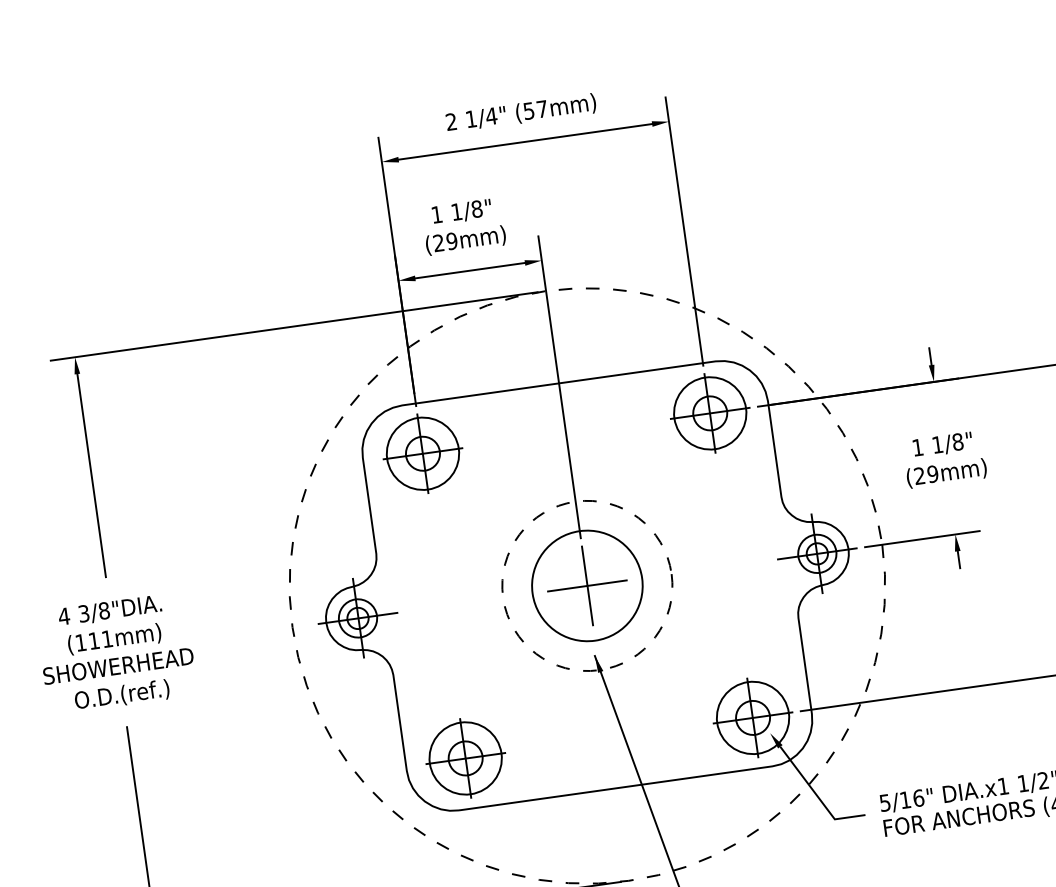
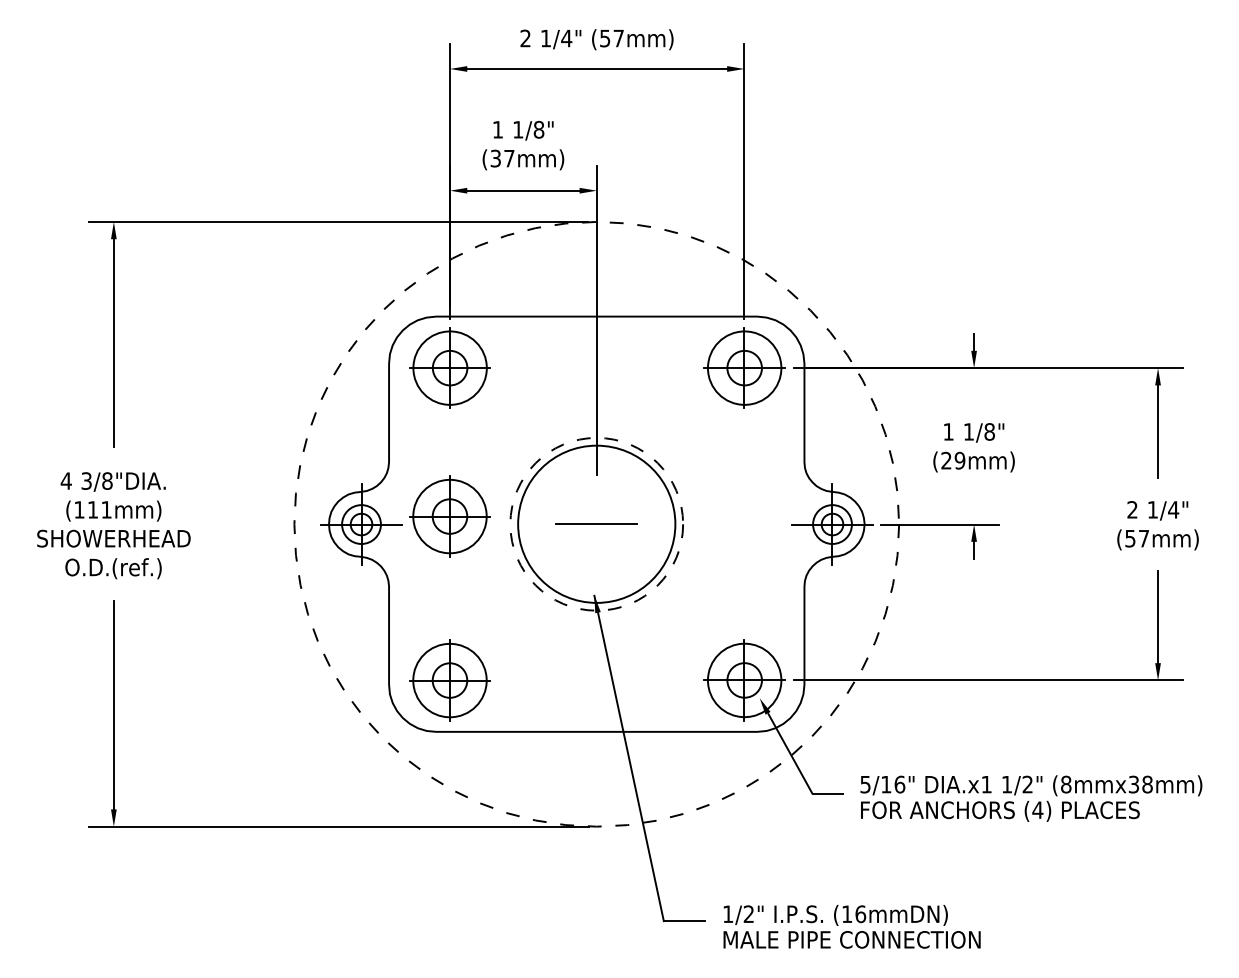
text: (445, 242) -> (502, 158), (29mm) -> (37mm)
line: (587, 585) -> (596, 523), removed
circle: (587, 586) -> (596, 524), size x1.4
part: (442, 598) -> (449, 516), added

